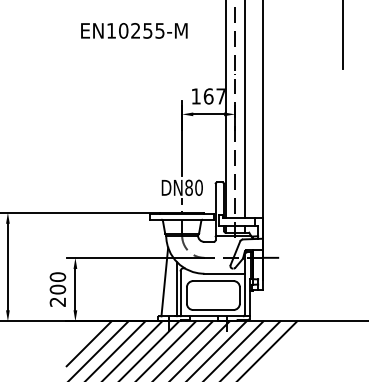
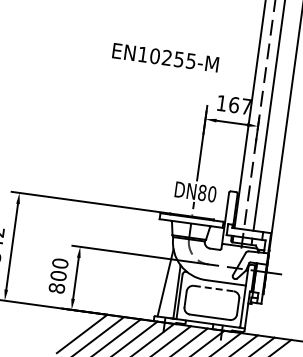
text: (134, 30) -> (165, 57), moved
line: (213, 281) -> (213, 289), solid -> dashed
text: (57, 301) -> (56, 287), 200 -> 800

